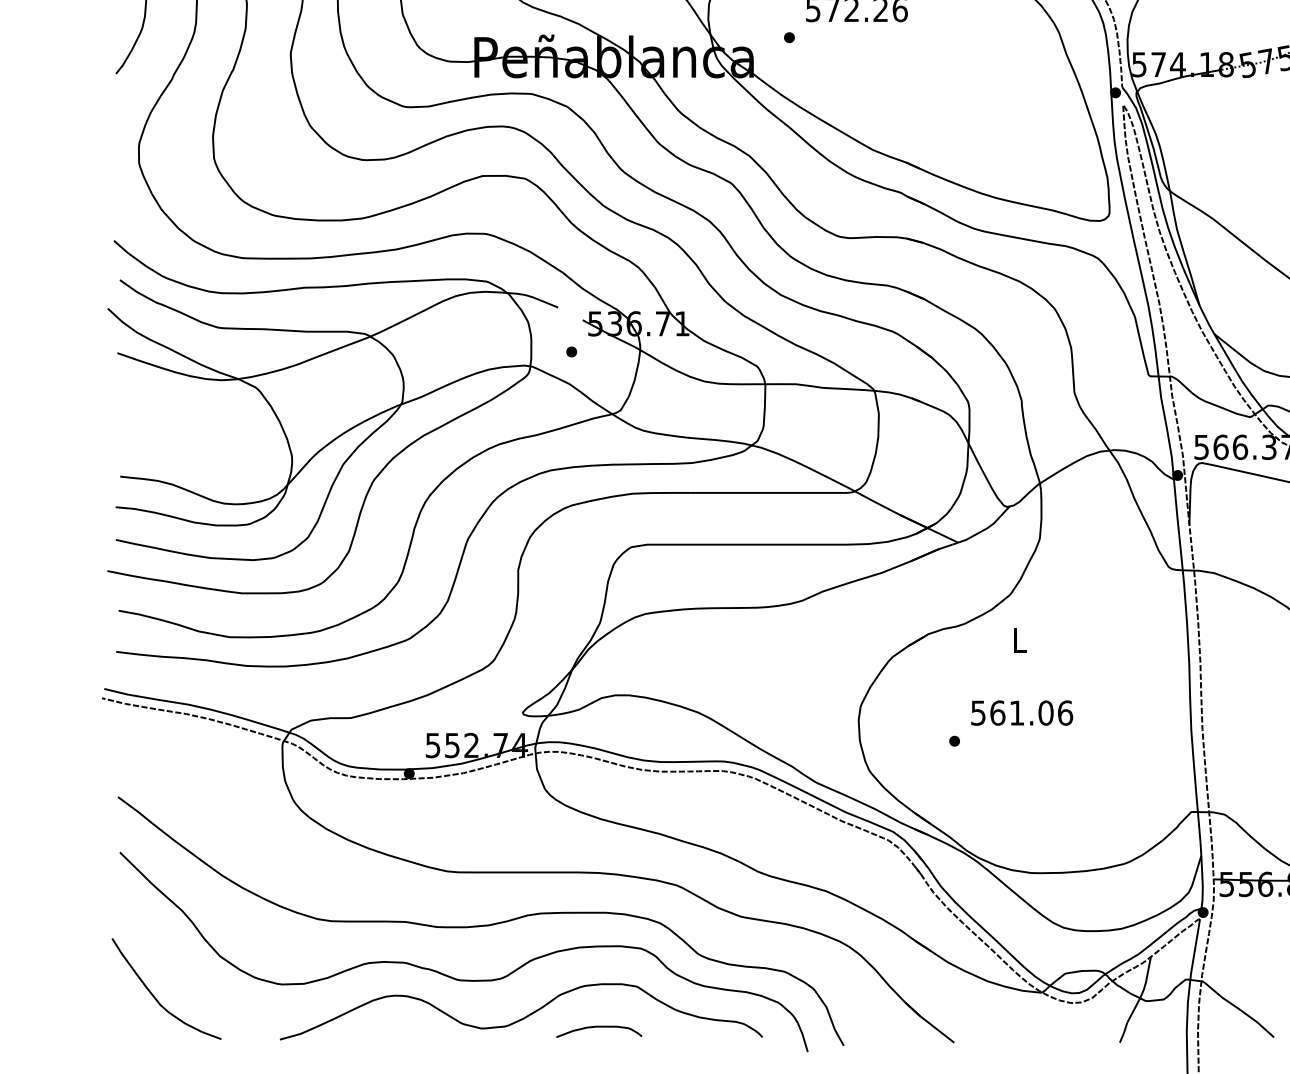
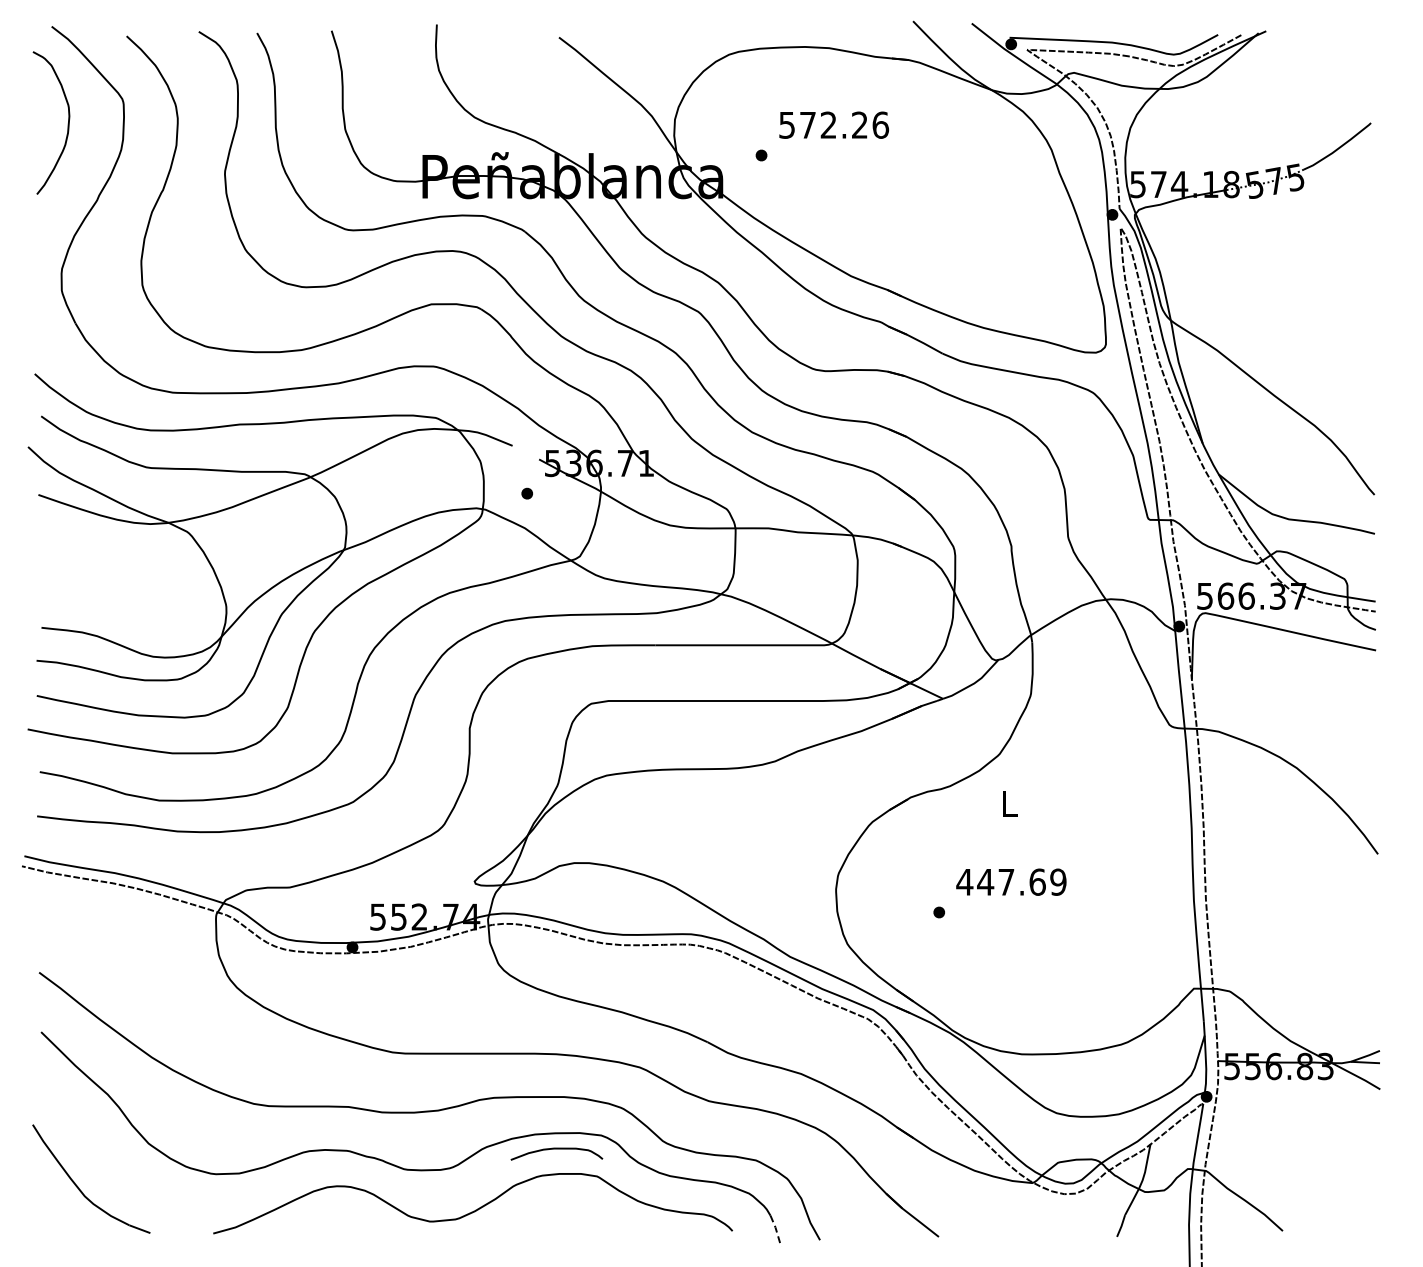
text: (1021, 712) -> (1011, 881), 561.06 -> 447.69
curve: (598, 1027) -> (556, 1149), moved
line: (803, 1037) -> (776, 1231), solid -> dashed

